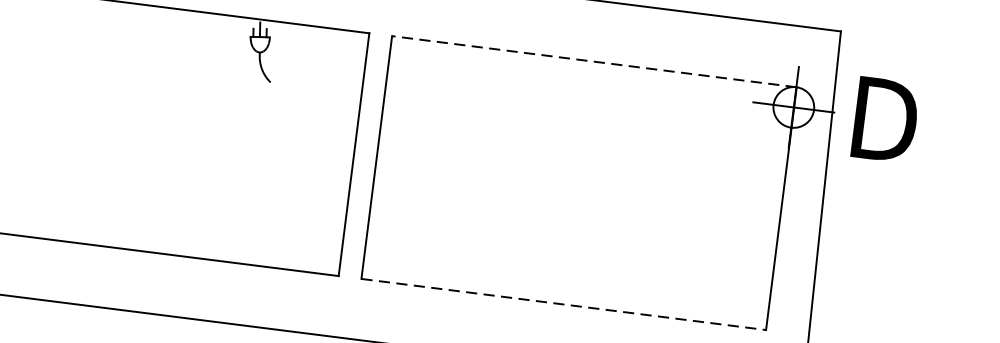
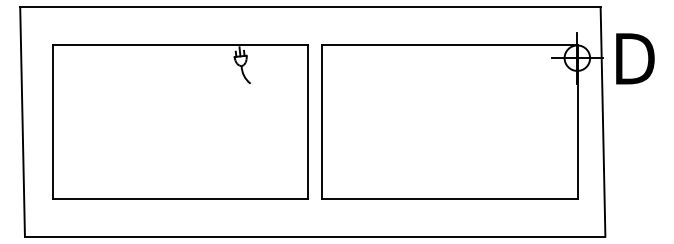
line: (595, 61) -> (450, 45), dashed -> solid
line: (564, 304) -> (450, 198), dashed -> solid

